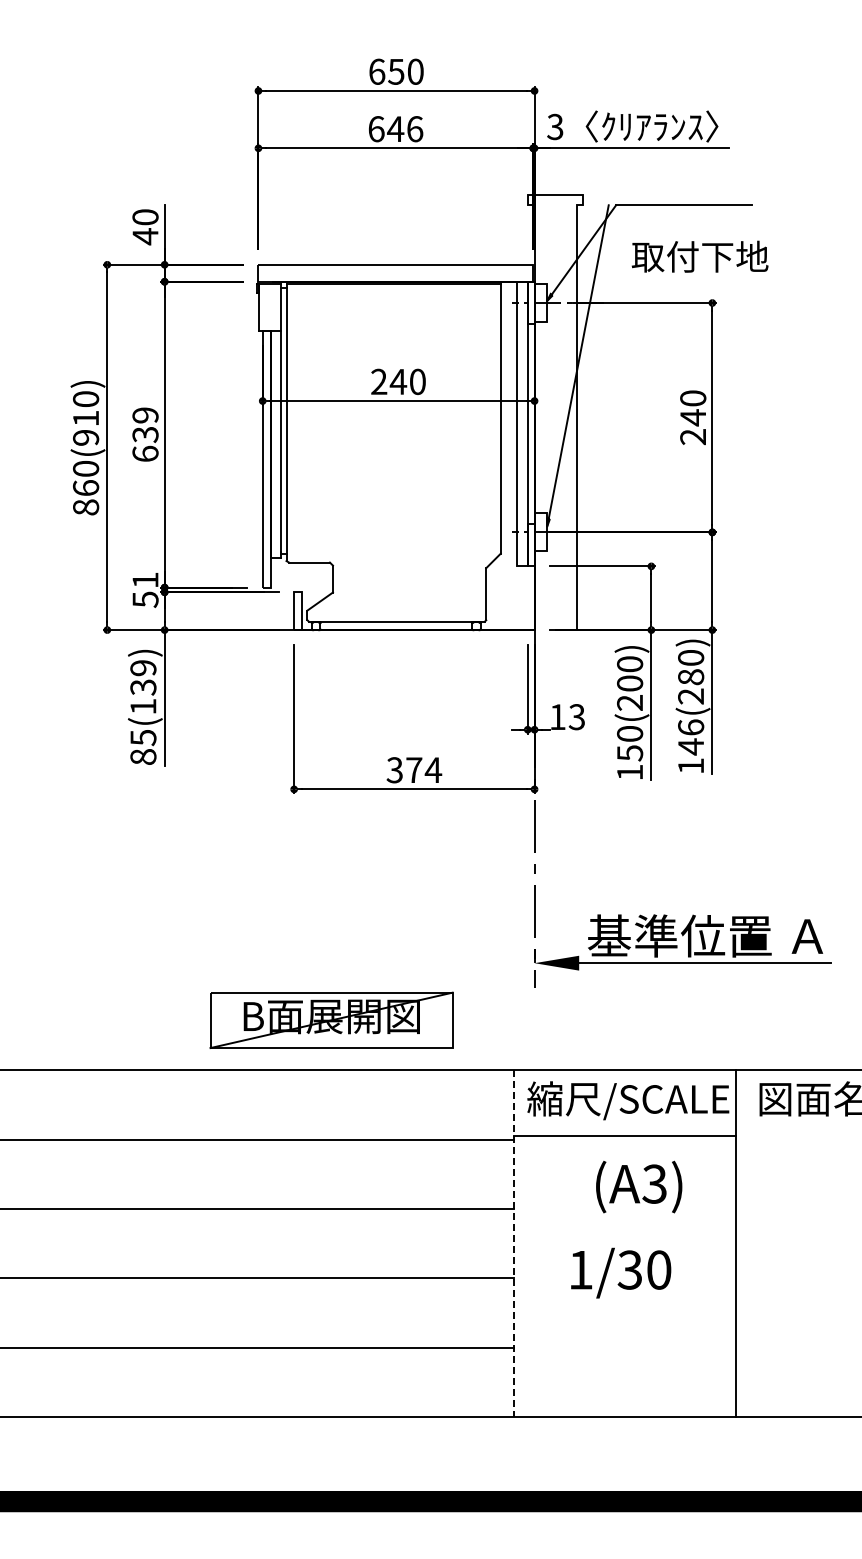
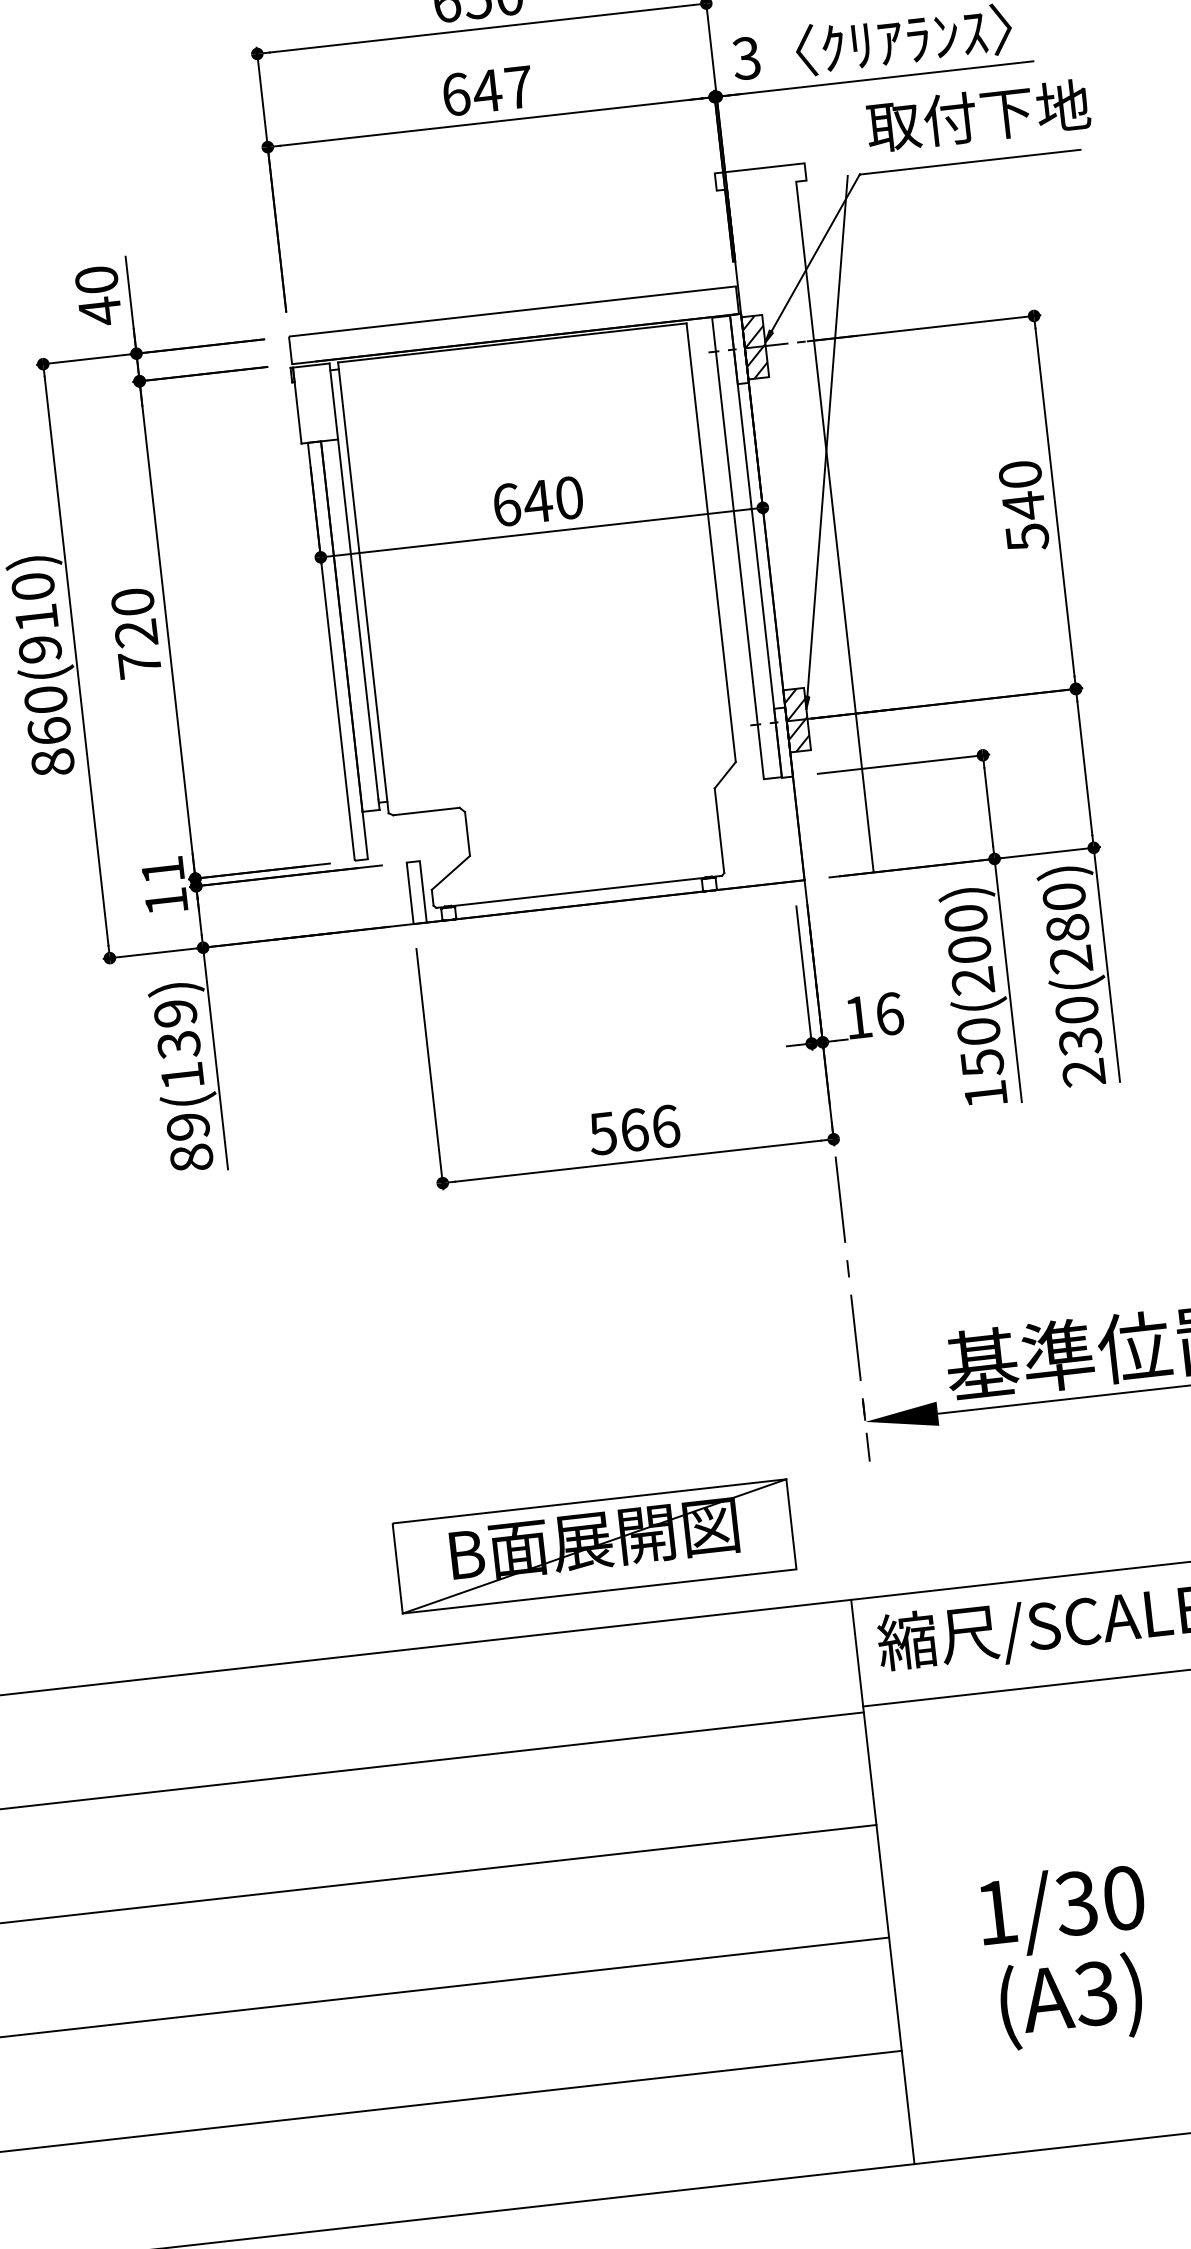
text: (415, 129) -> (519, 87), 646 -> 647
text: (699, 256) -> (977, 115), moved
hatch: (540, 302) -> (754, 346), added
text: (379, 381) -> (507, 504), 240 -> 640
text: (145, 434) -> (136, 633), 639 -> 720
text: (693, 437) -> (1027, 538), 240 -> 540
hatch: (540, 532) -> (796, 720), added
text: (145, 599) -> (166, 901), 51 -> 11
text: (576, 717) -> (888, 1014), 13 -> 16
text: (143, 738) -> (188, 1127), 85(139) -> 89(139)
text: (691, 746) -> (1081, 1040), 146(280) -> 230(280)
text: (414, 770) -> (635, 1130), 374 -> 566
part: (331, 1019) -> (594, 1545), moved
text: (639, 1186) -> (1071, 2000), moved
line: (513, 1243) -> (882, 1881), dashed -> solid

